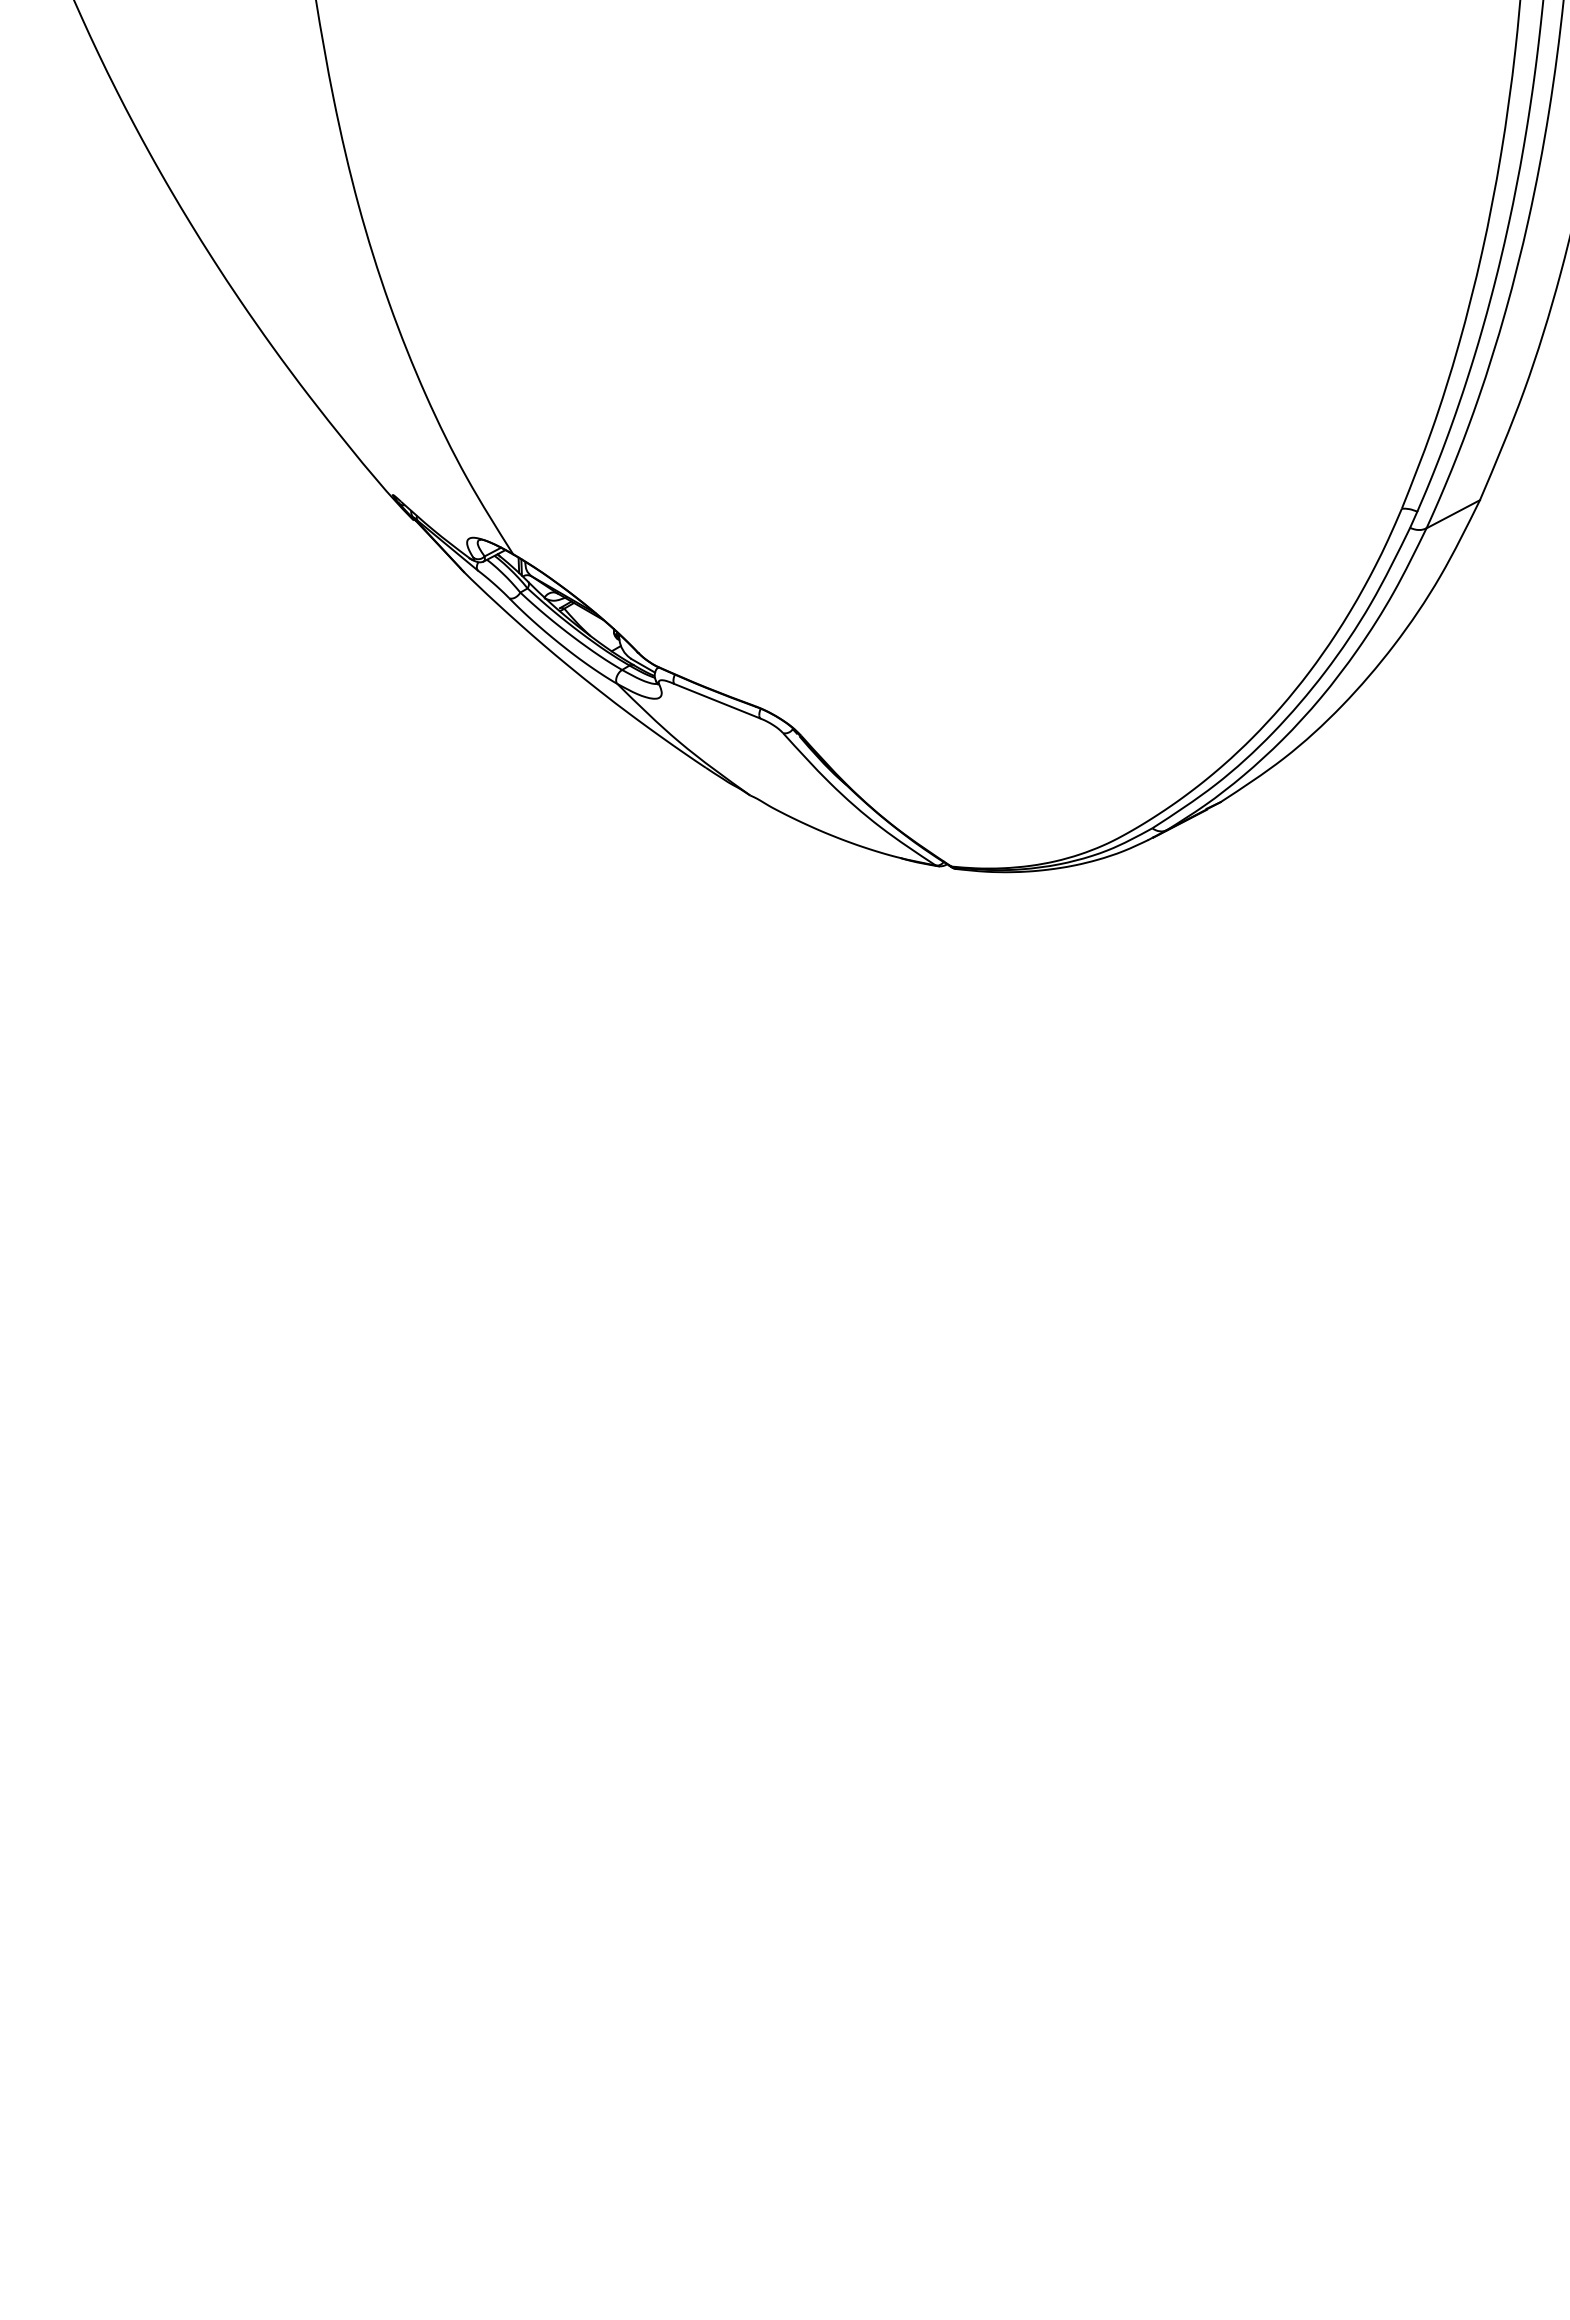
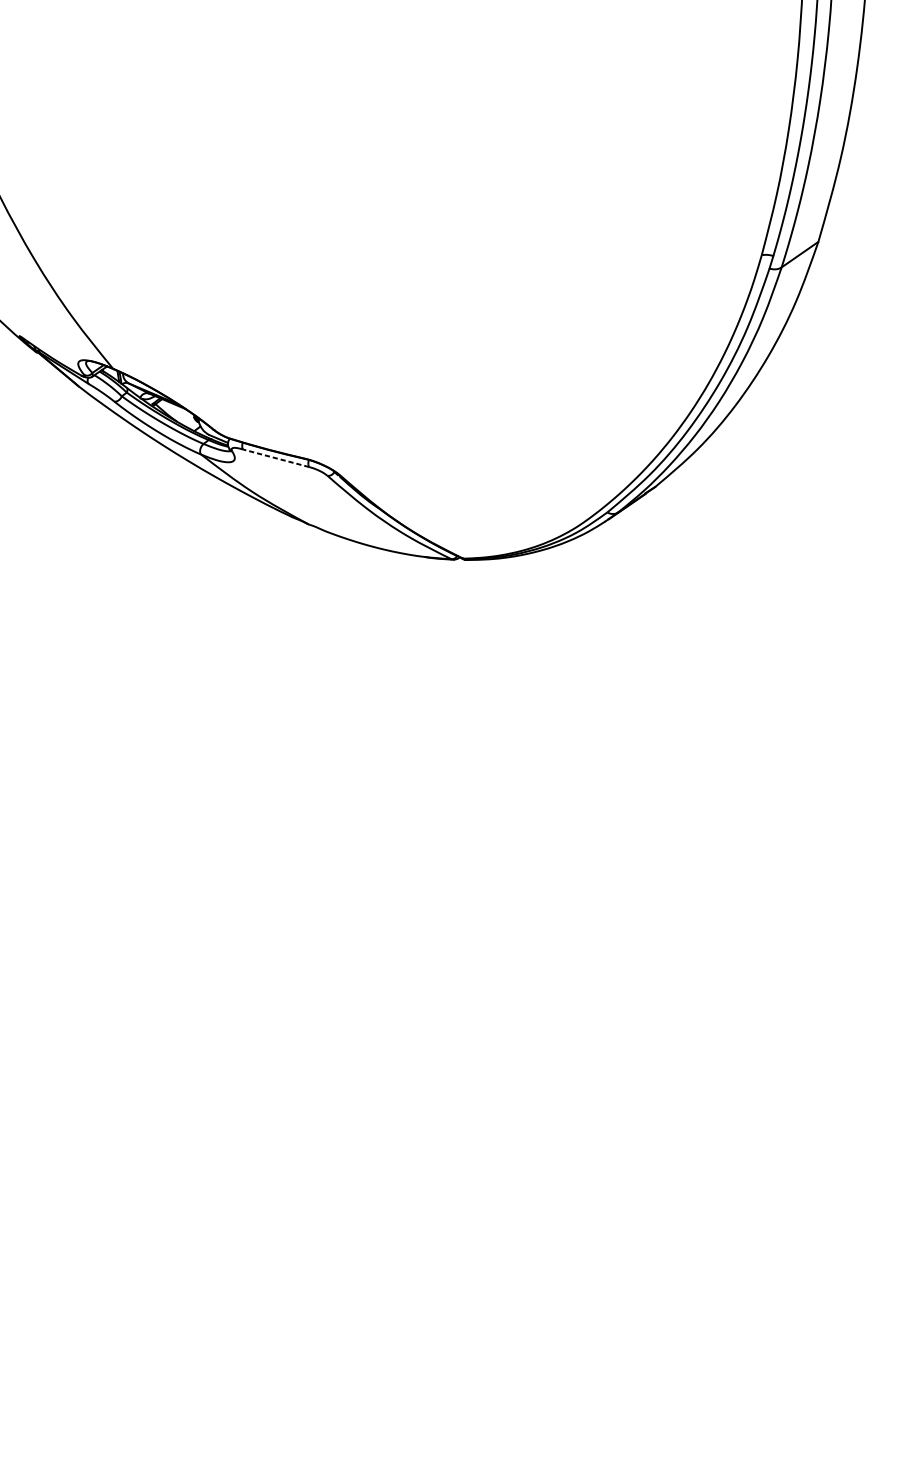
line: (716, 700) -> (275, 457), solid -> dashed

